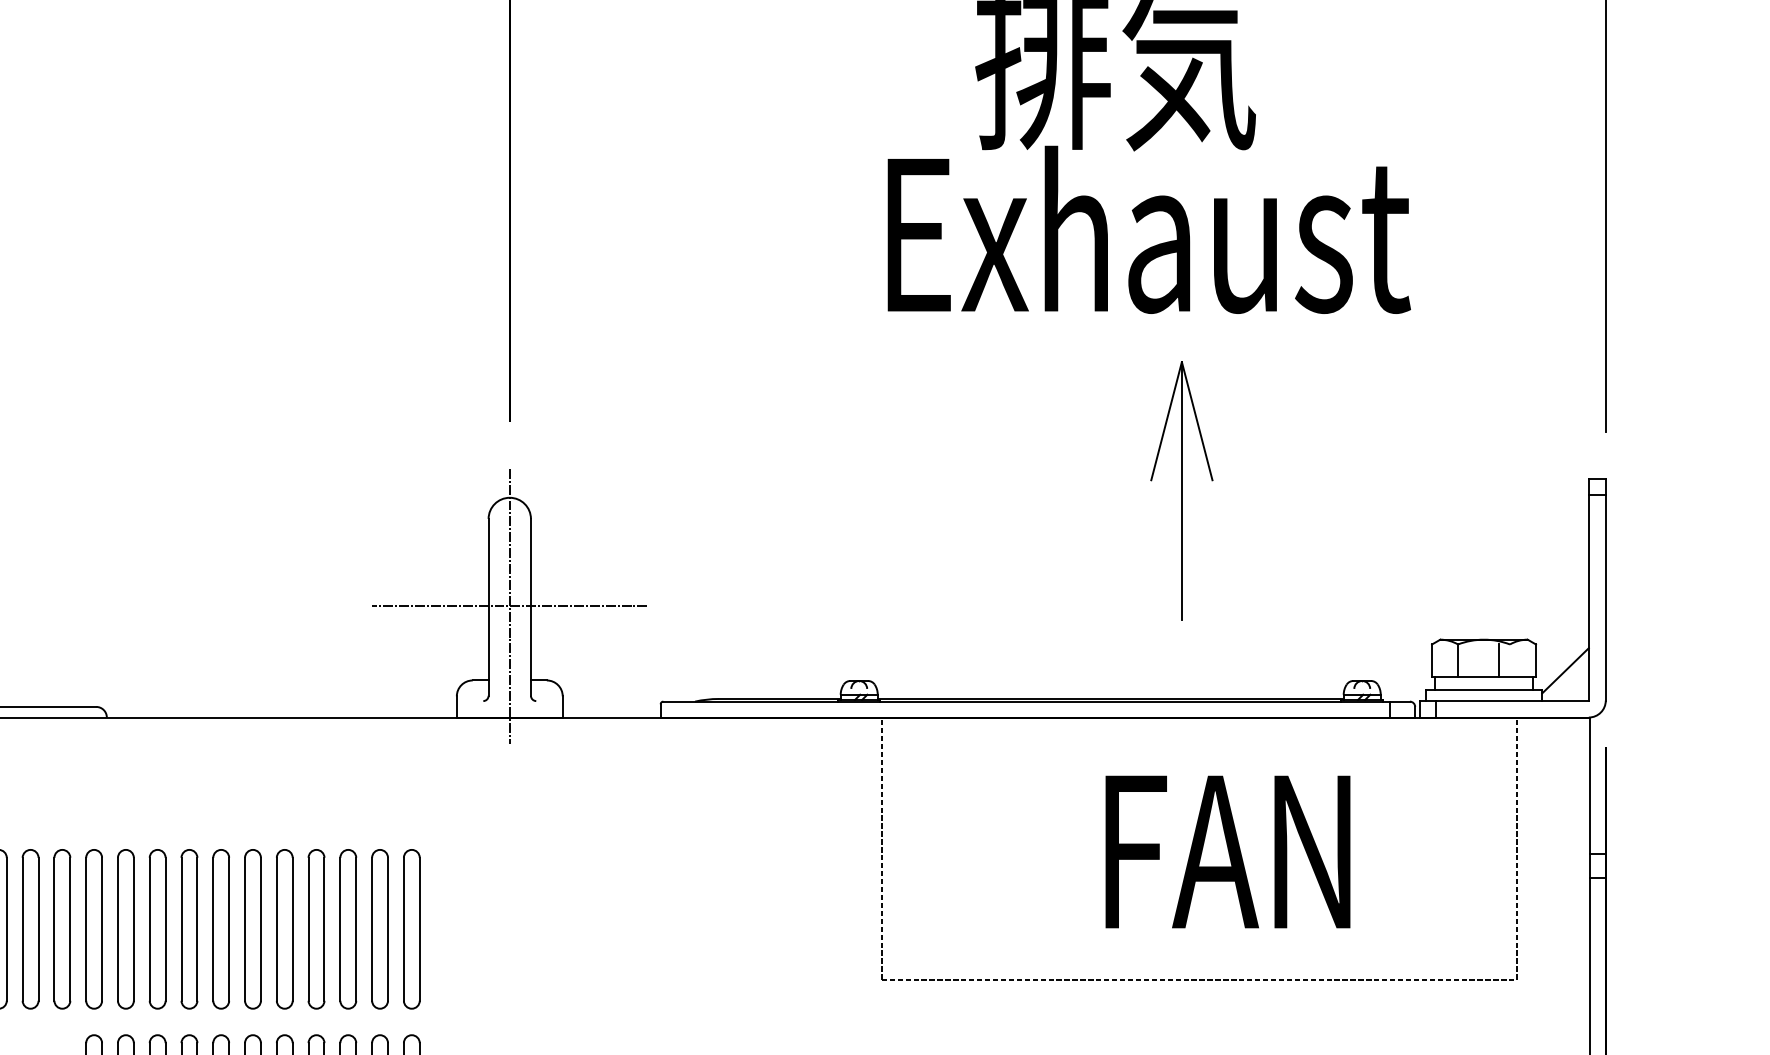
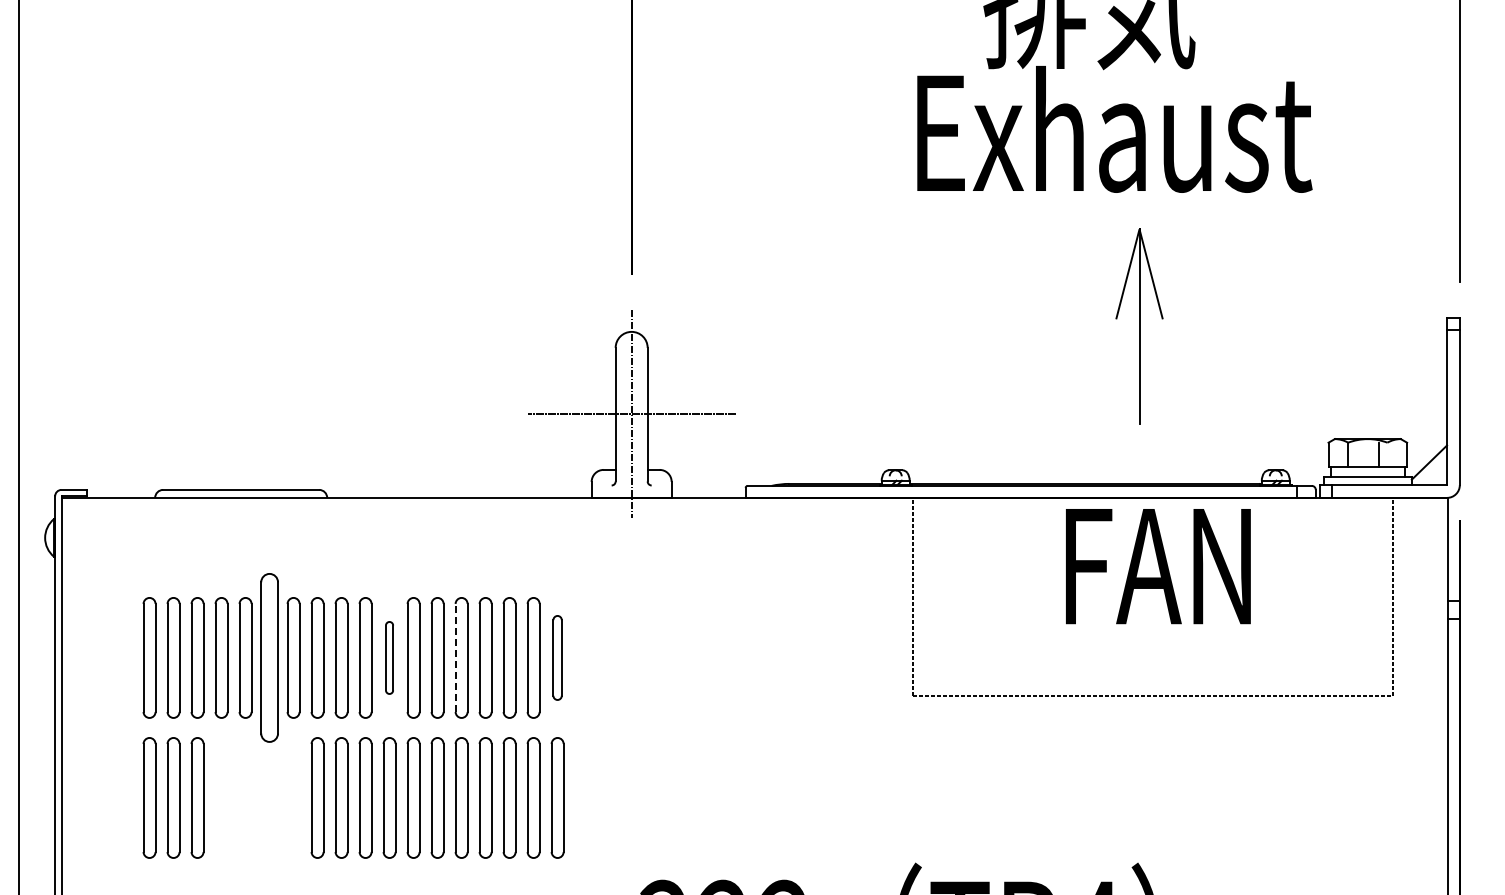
text: (1228, 851) -> (1158, 566), moved
part: (30, 928) -> (269, 657), size x1.4
part: (189, 928) -> (389, 657), size x0.6
line: (276, 928) -> (455, 657), solid -> dashed
part: (411, 928) -> (557, 657), size x0.7

